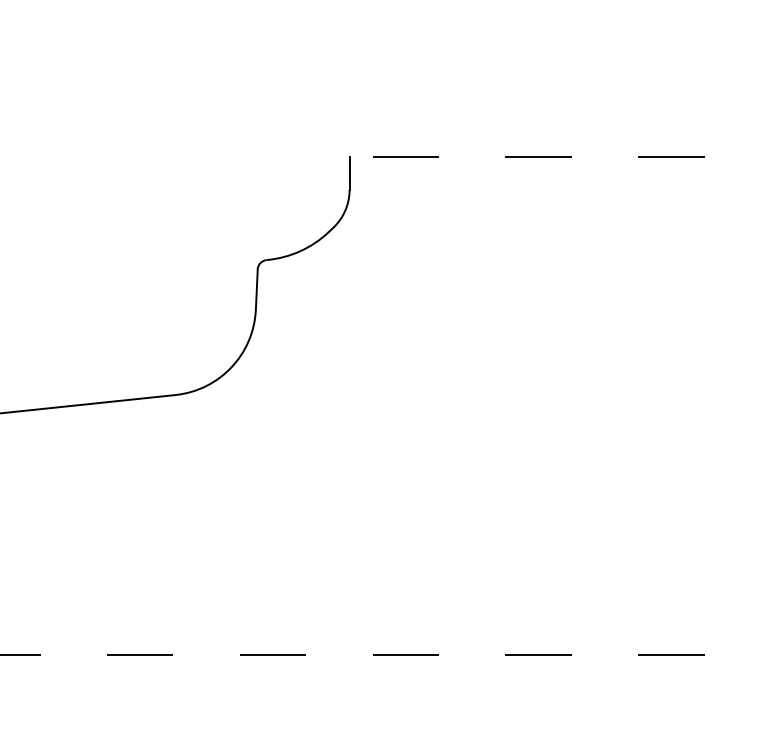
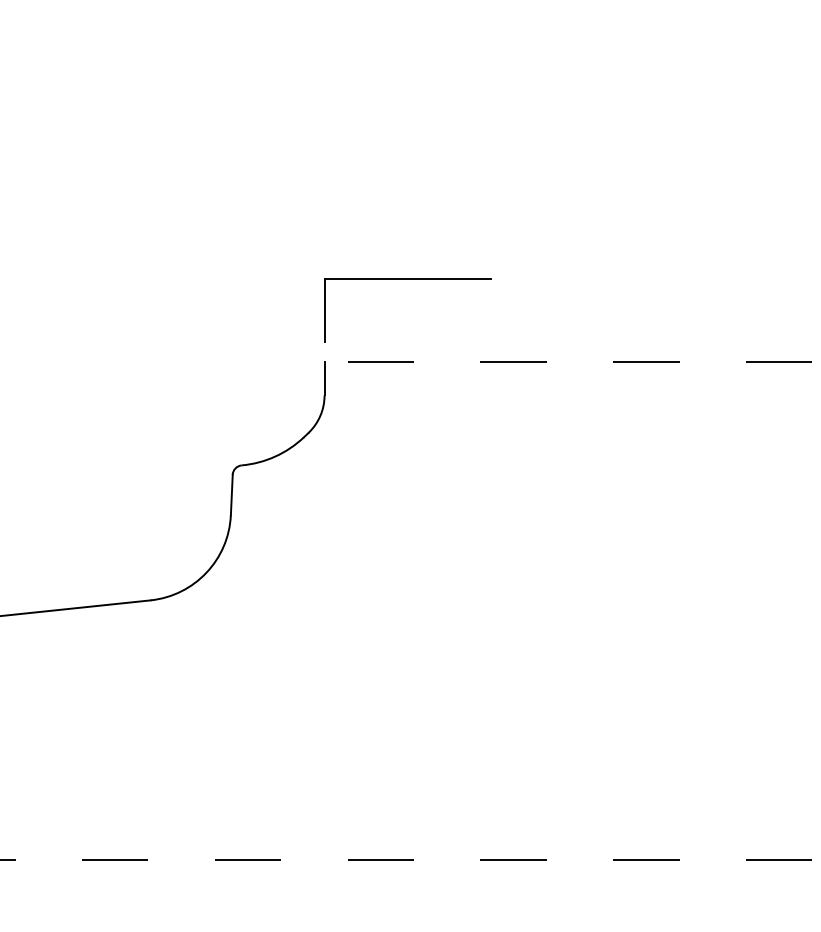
part: (432, 74) -> (407, 279), added

